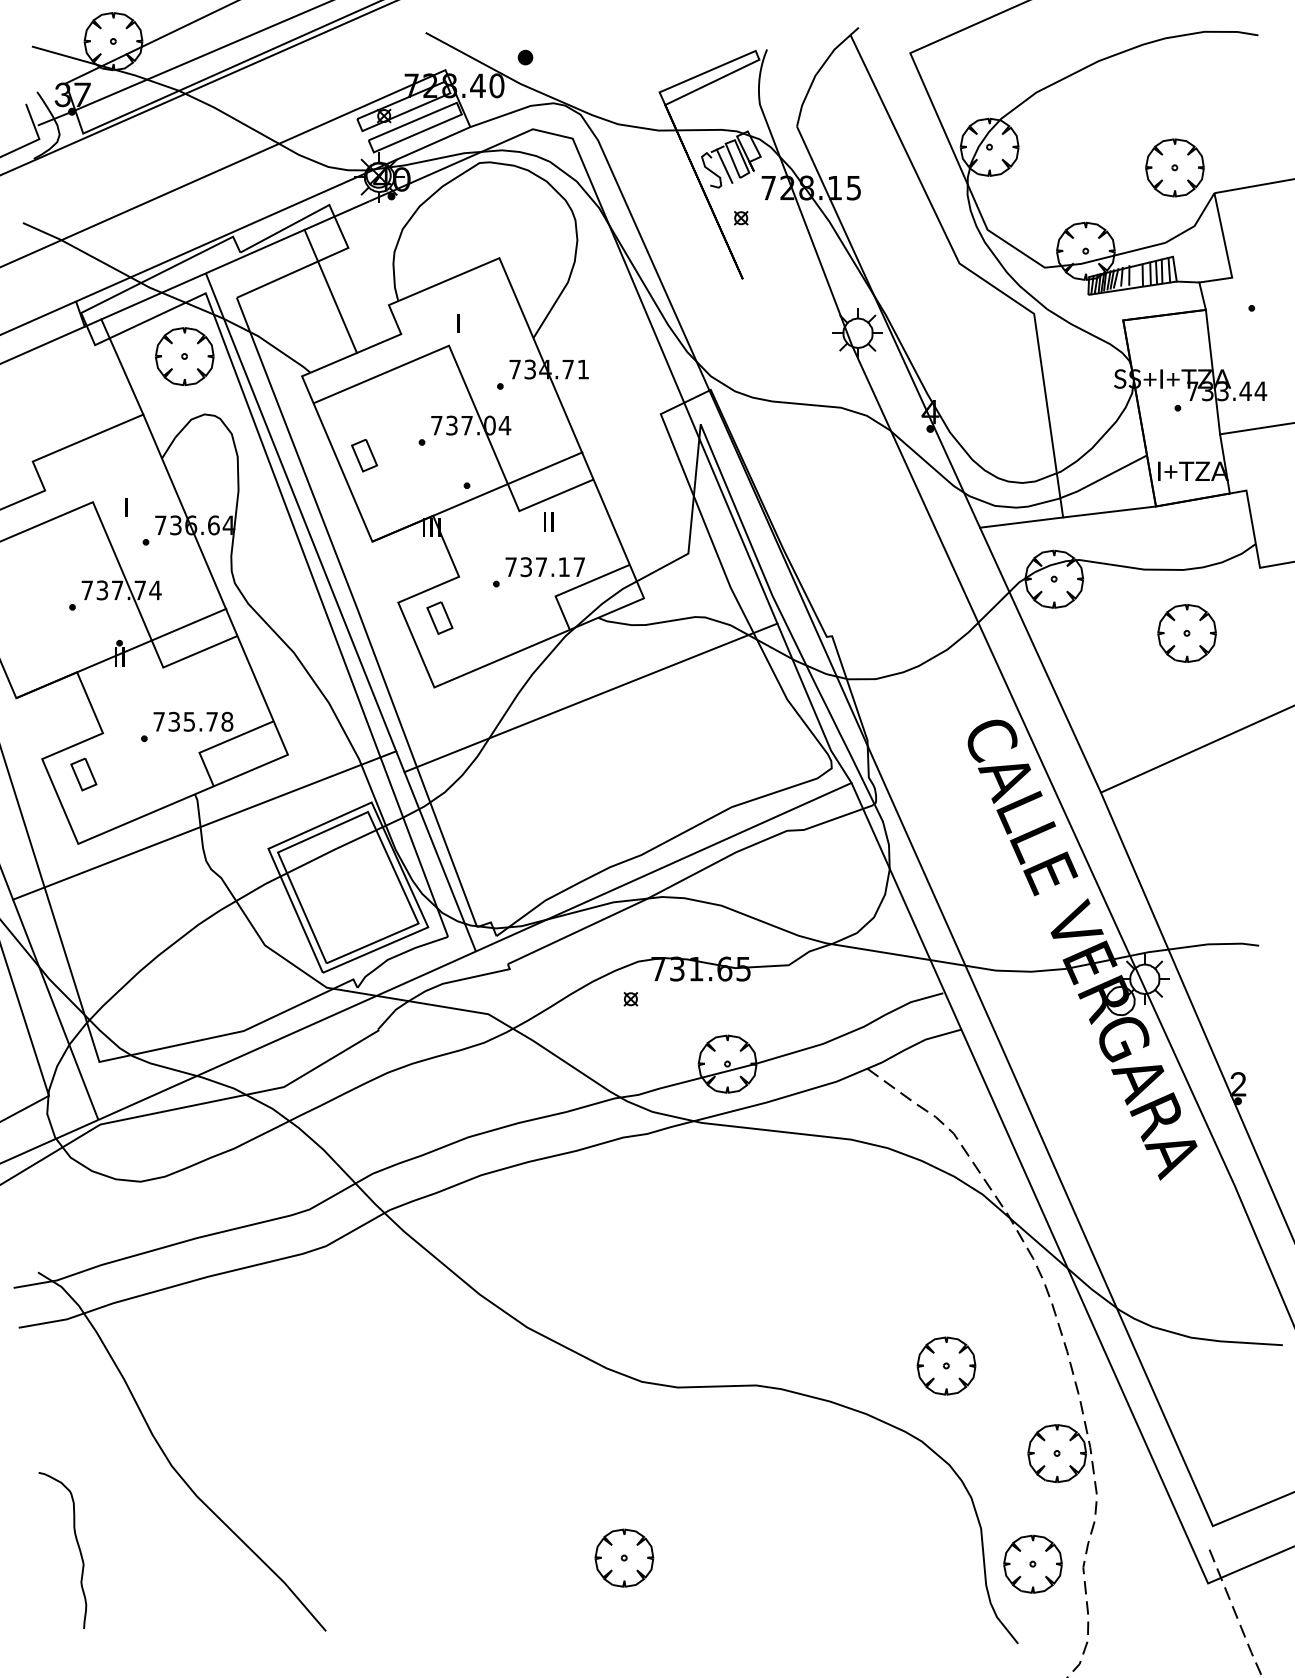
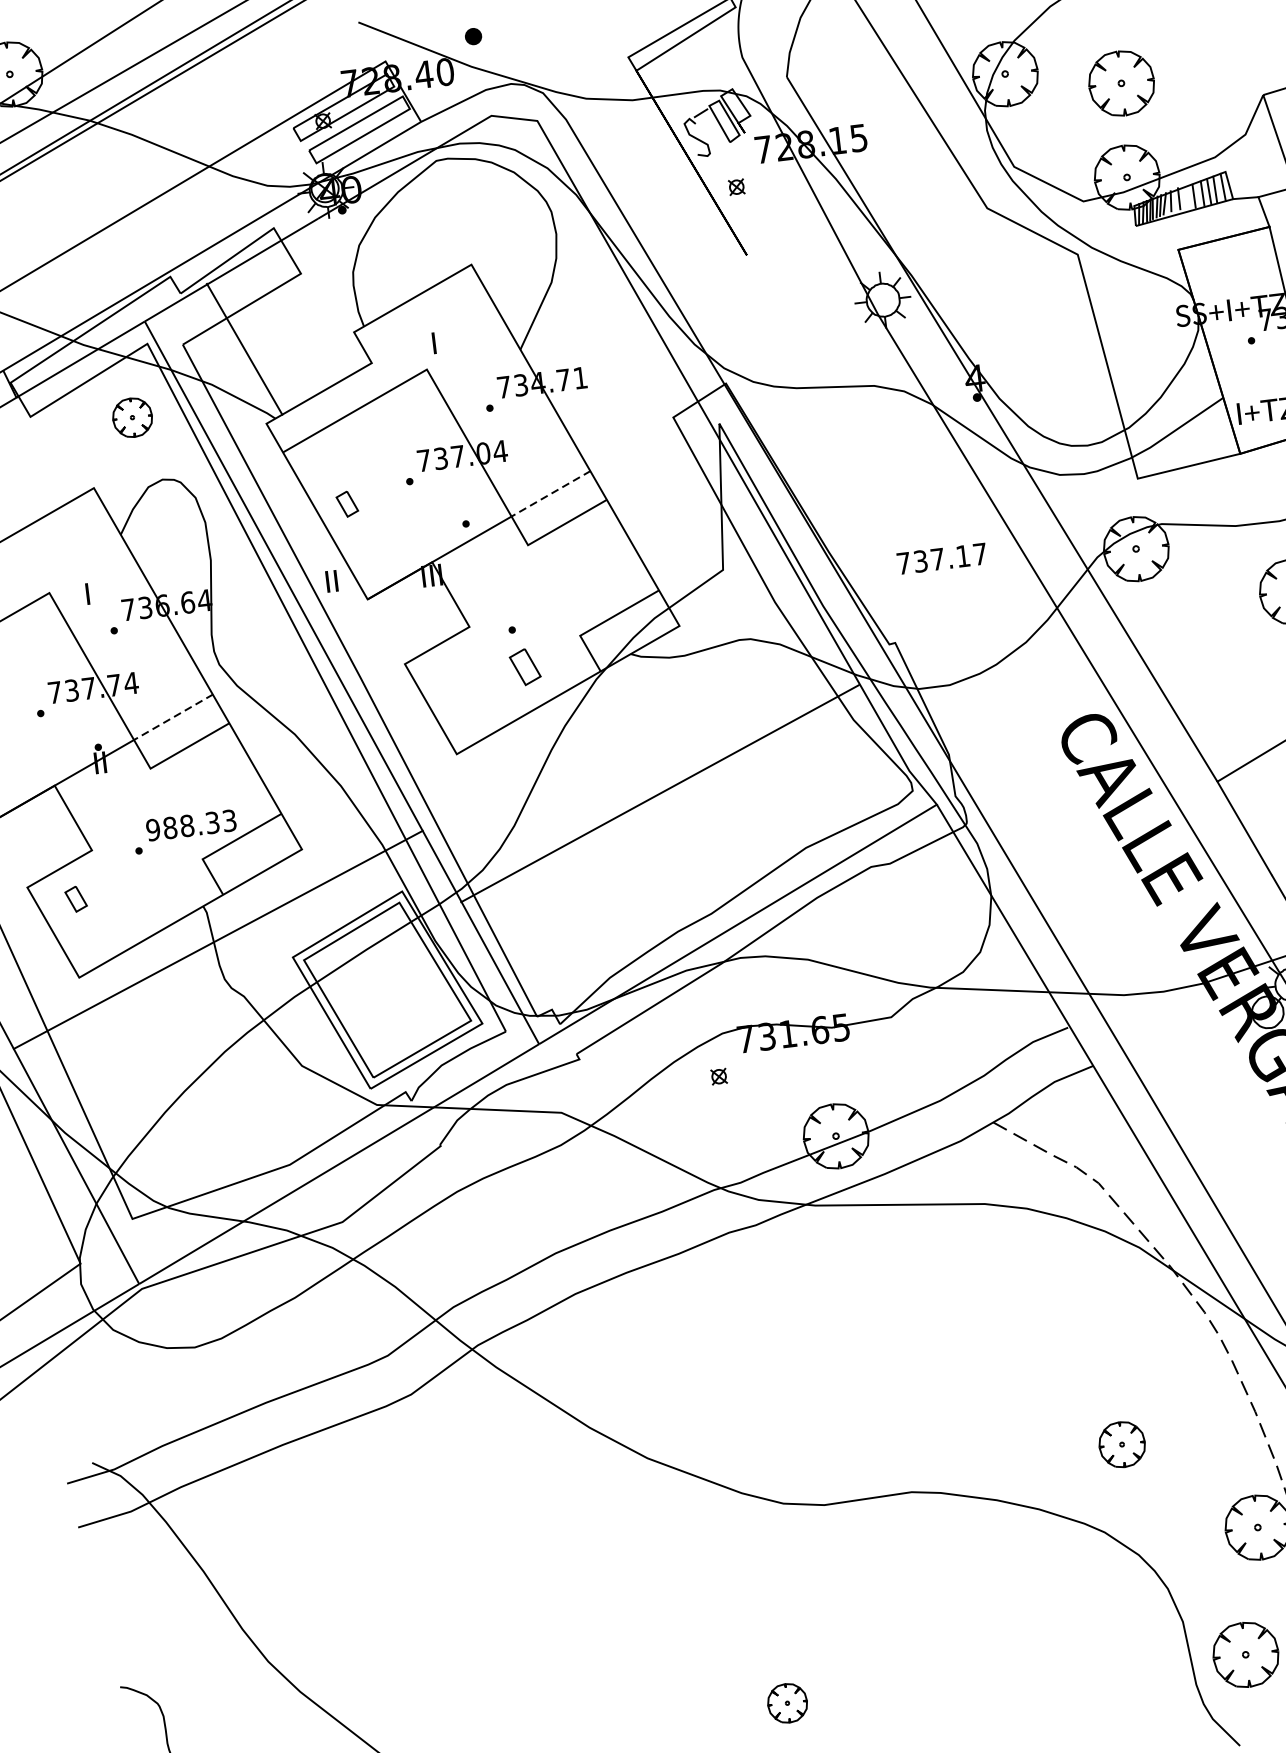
line: (724, 165) -> (710, 130), removed
part: (1174, 167) -> (1121, 83), moved
line: (330, 291) -> (244, 349), moved
part: (184, 356) -> (132, 417), size x0.6
line: (122, 366) -> (64, 437), removed
part: (364, 455) -> (347, 503), size x0.7
line: (544, 468) -> (550, 494), solid -> dashed
text: (548, 521) -> (331, 580), moved
line: (1021, 522) -> (1091, 489), removed
text: (544, 567) -> (941, 559), moved
part: (439, 617) -> (524, 666), moved
line: (188, 624) -> (172, 717), solid -> dashed
line: (590, 697) -> (659, 793), moved
text: (193, 721) -> (191, 824), 735.78 -> 988.33
part: (83, 774) -> (75, 899), size x0.7
part: (946, 1365) -> (1122, 1444), size x0.7
part: (624, 1557) -> (787, 1702), size x0.6

